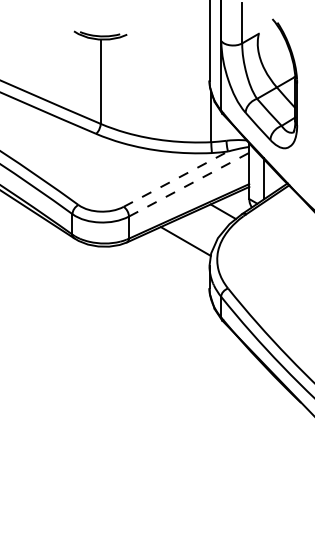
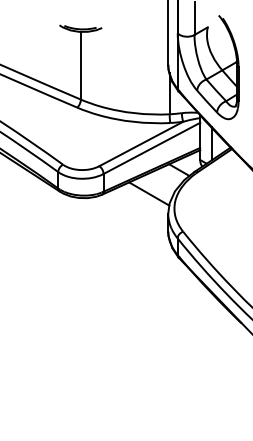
line: (176, 178) -> (141, 143), dashed -> solid
line: (188, 184) -> (151, 148), dashed -> solid

